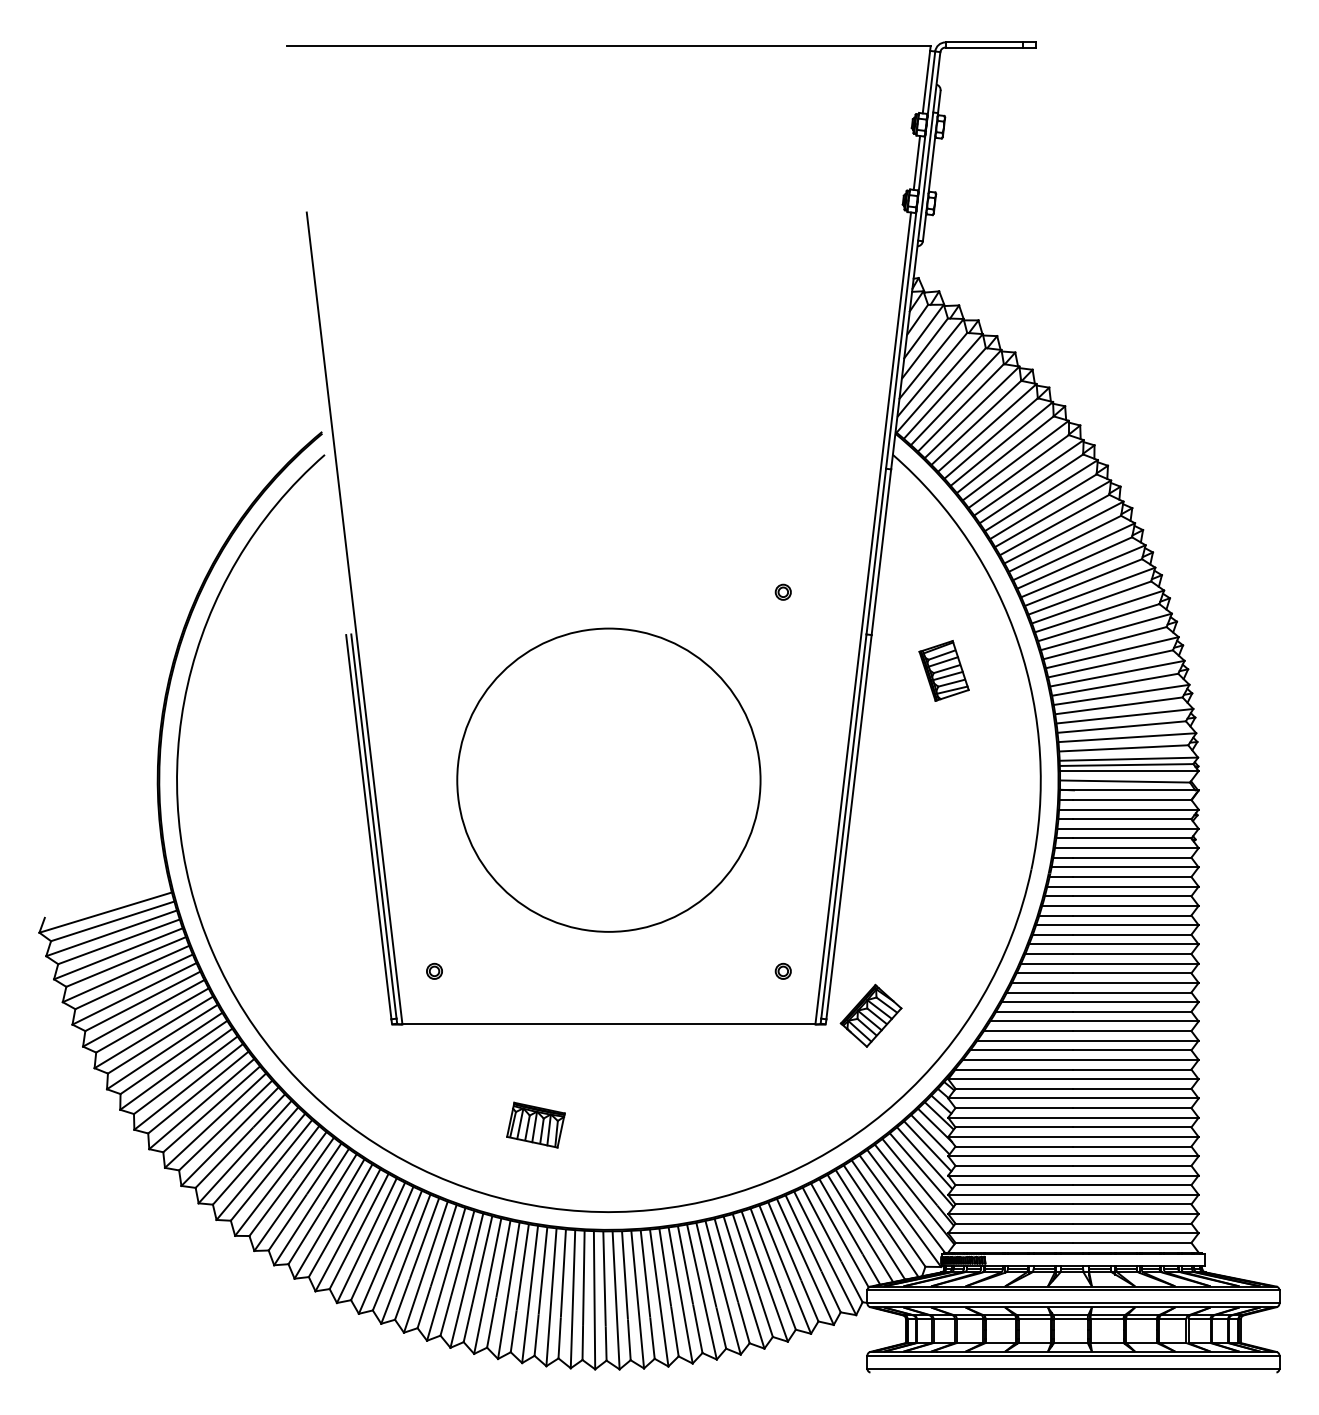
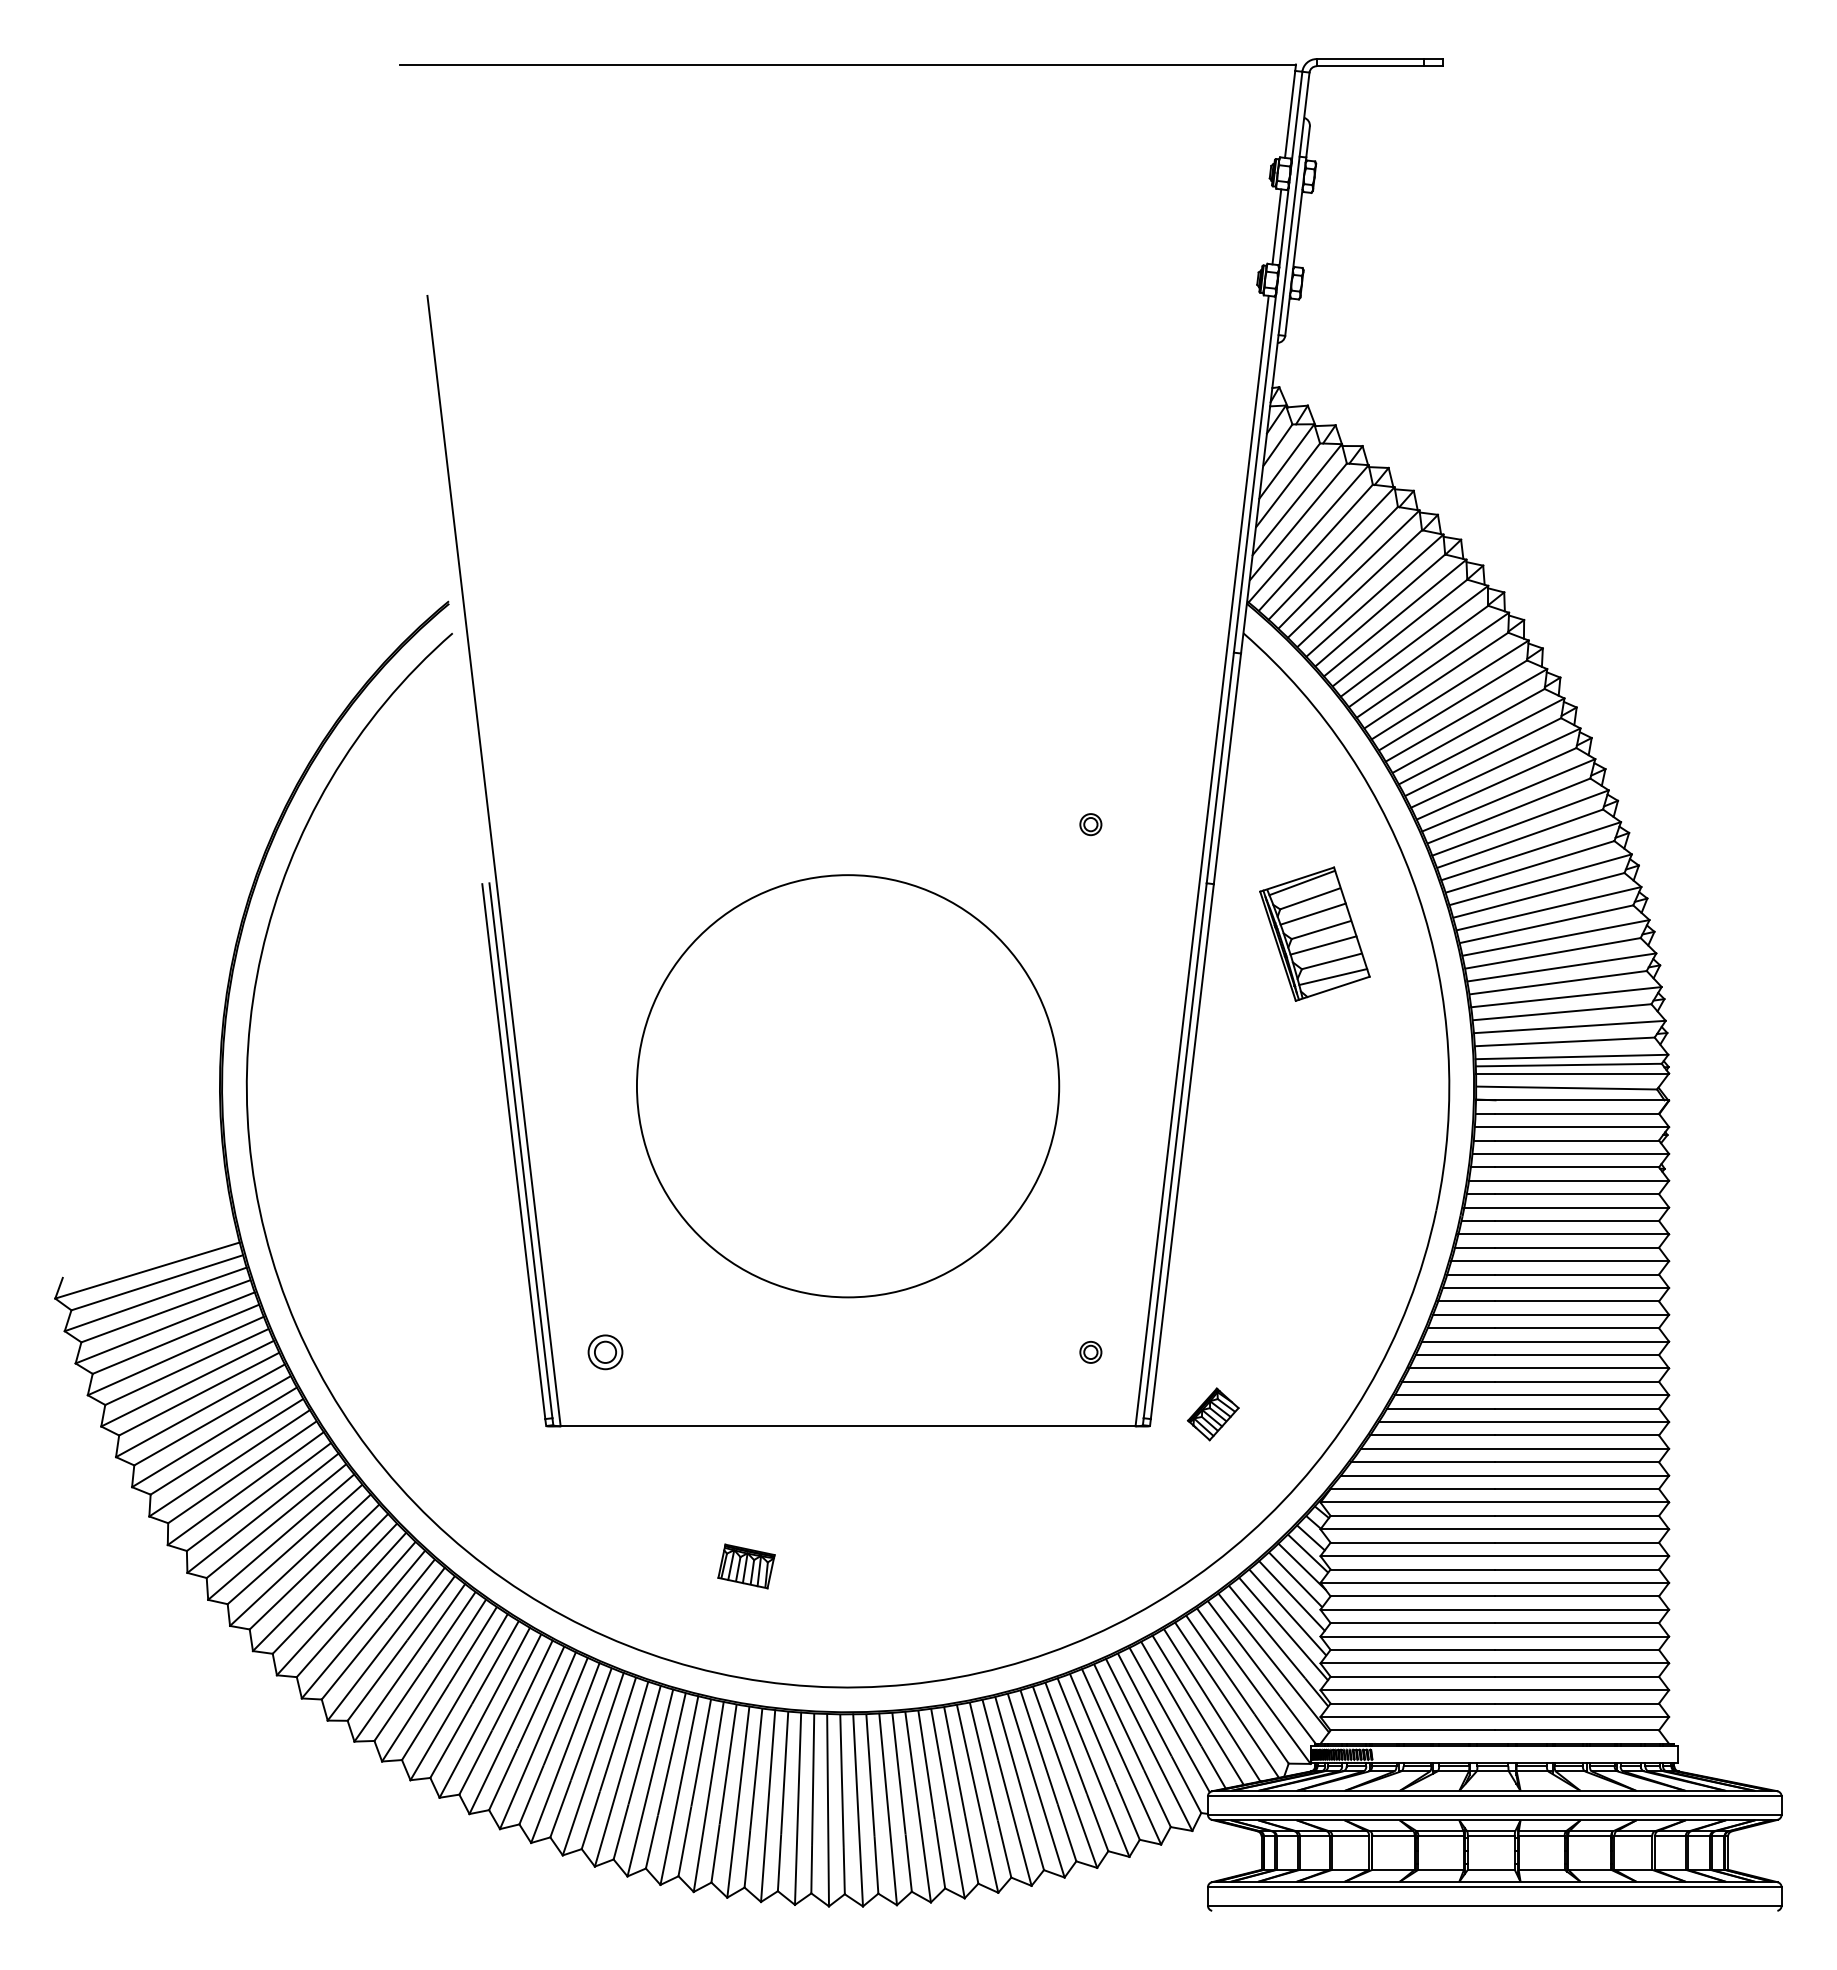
part: (943, 670) -> (1314, 933), size x1.6
part: (433, 971) -> (604, 1352), size x1.6
part: (871, 1016) -> (1213, 1414), size x0.6
part: (535, 1125) -> (746, 1566), size x0.7

